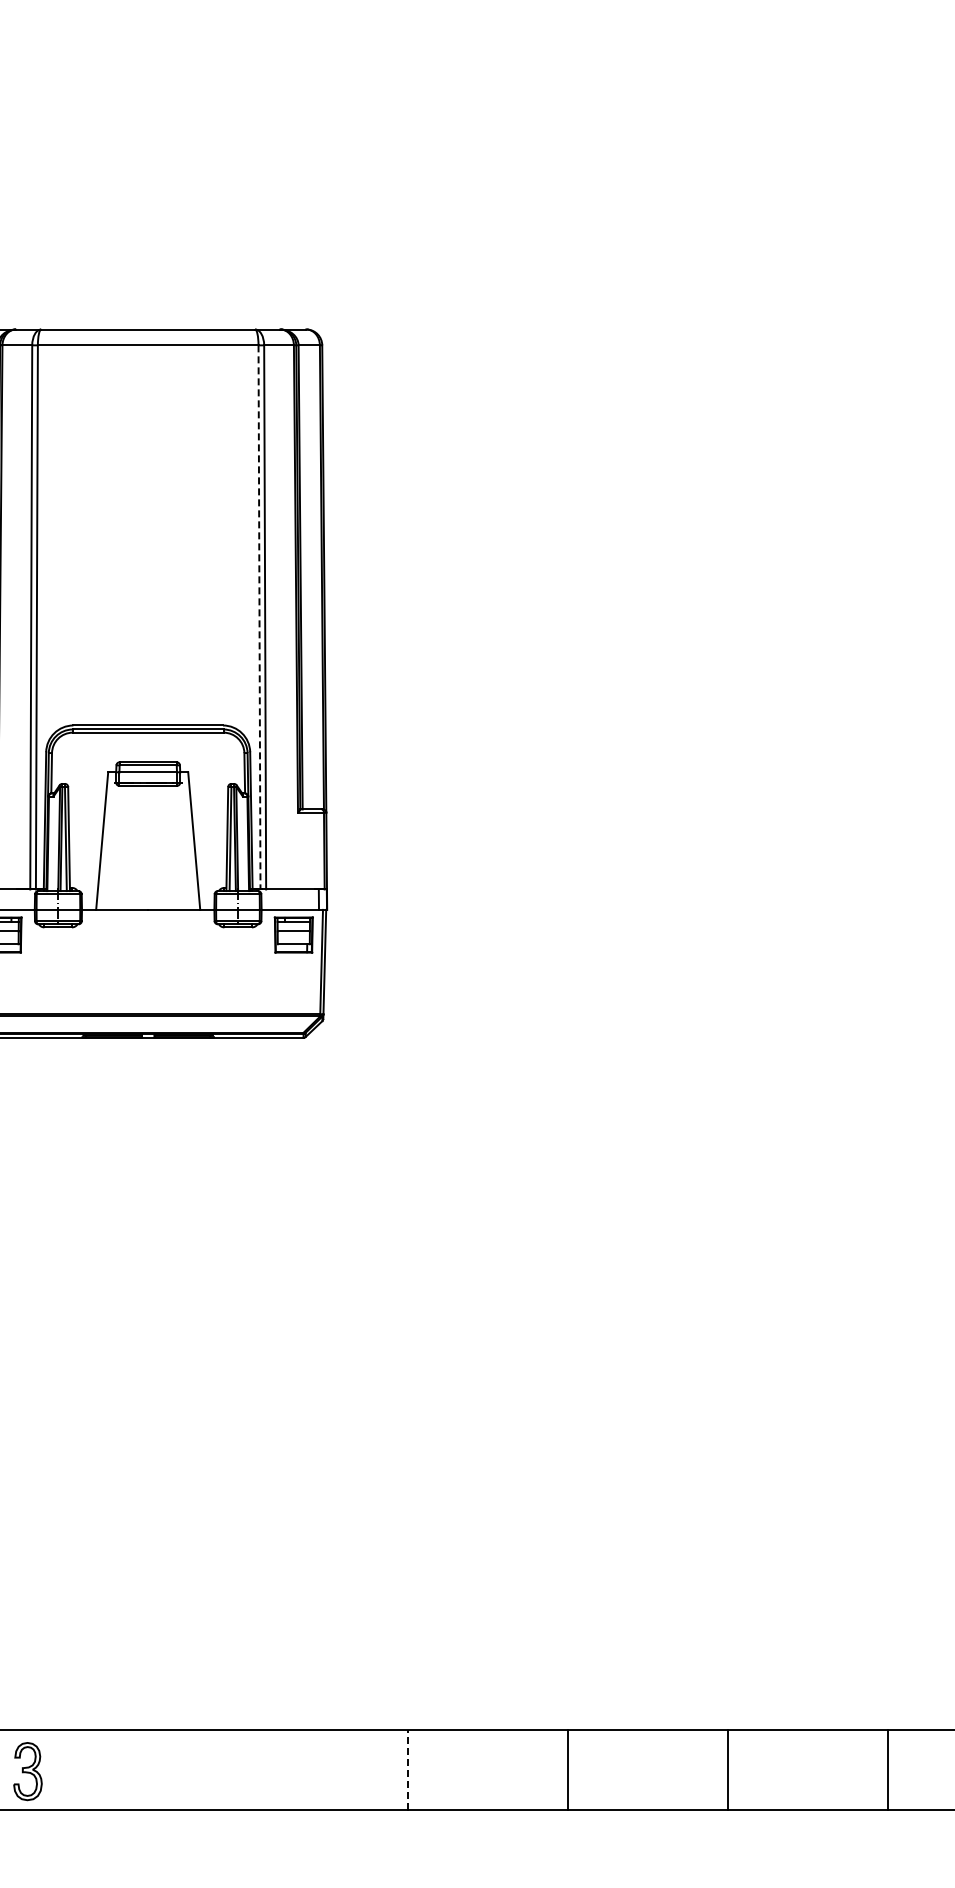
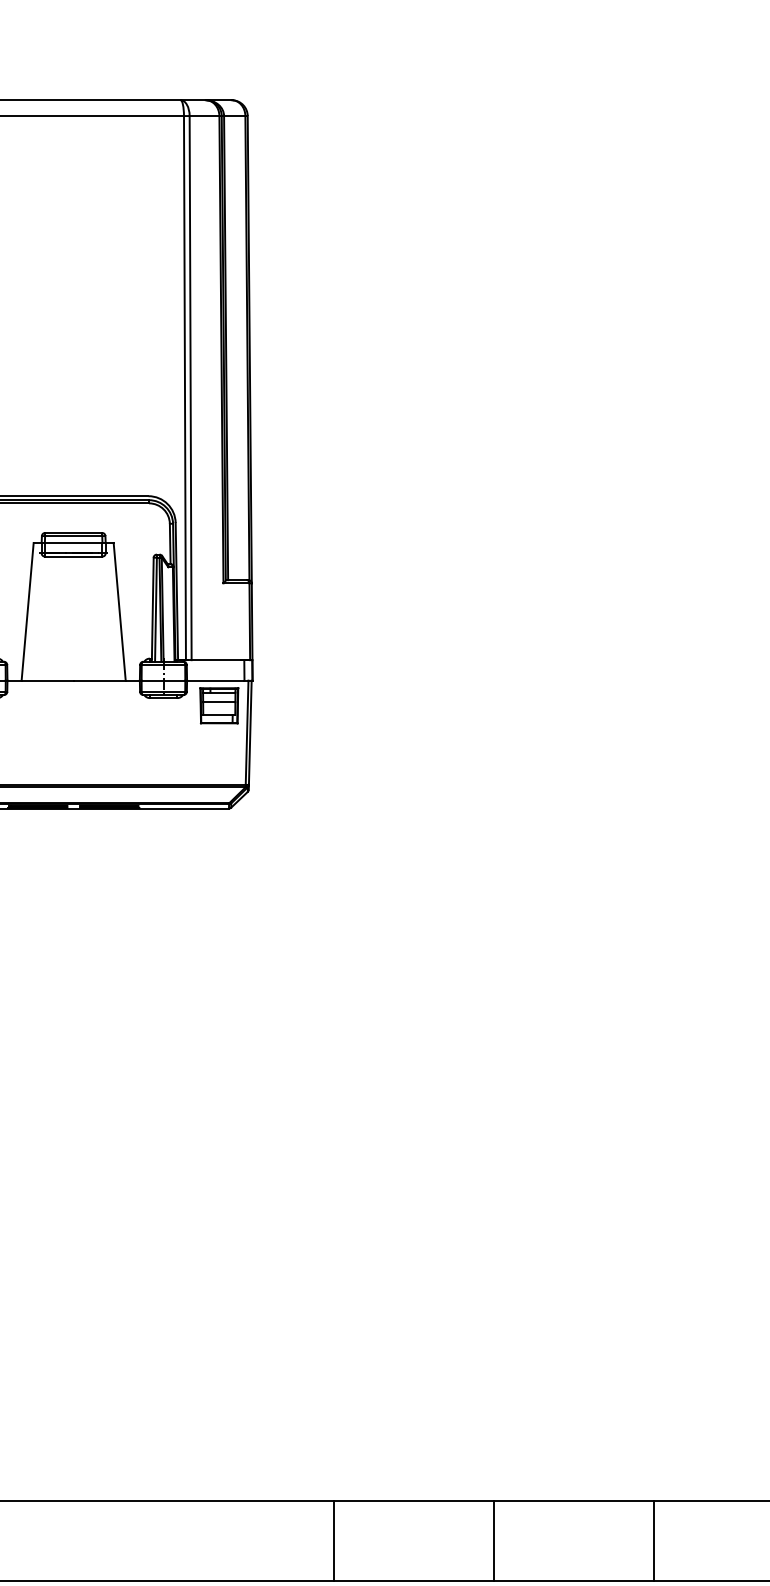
line: (259, 617) -> (184, 388), dashed -> solid
line: (408, 1770) -> (333, 1541), dashed -> solid

